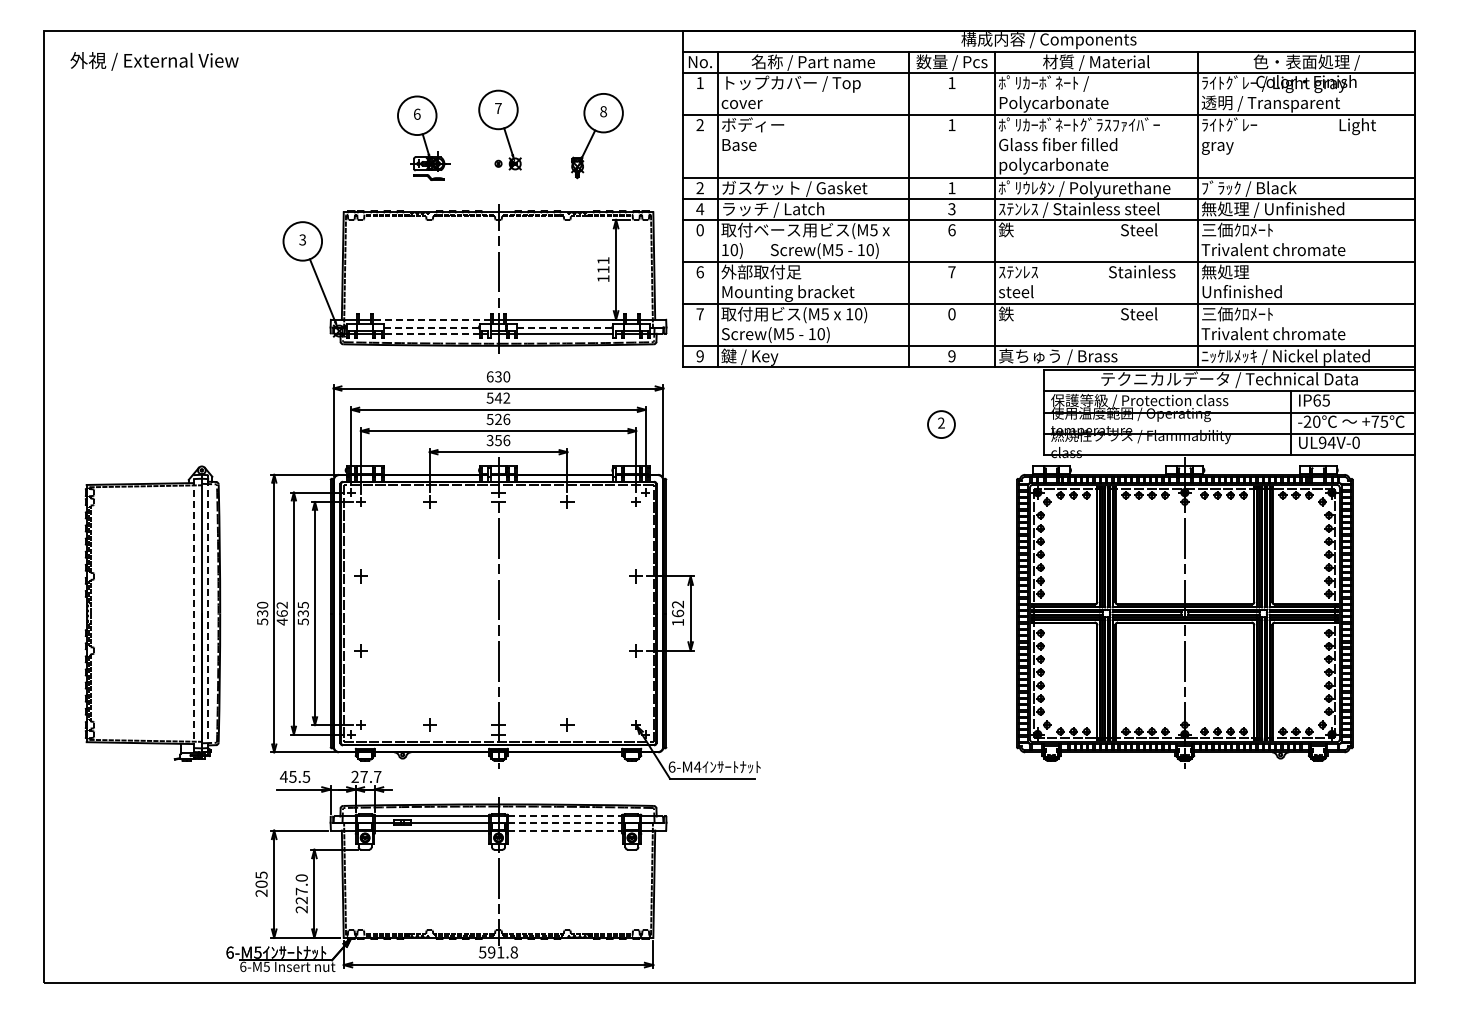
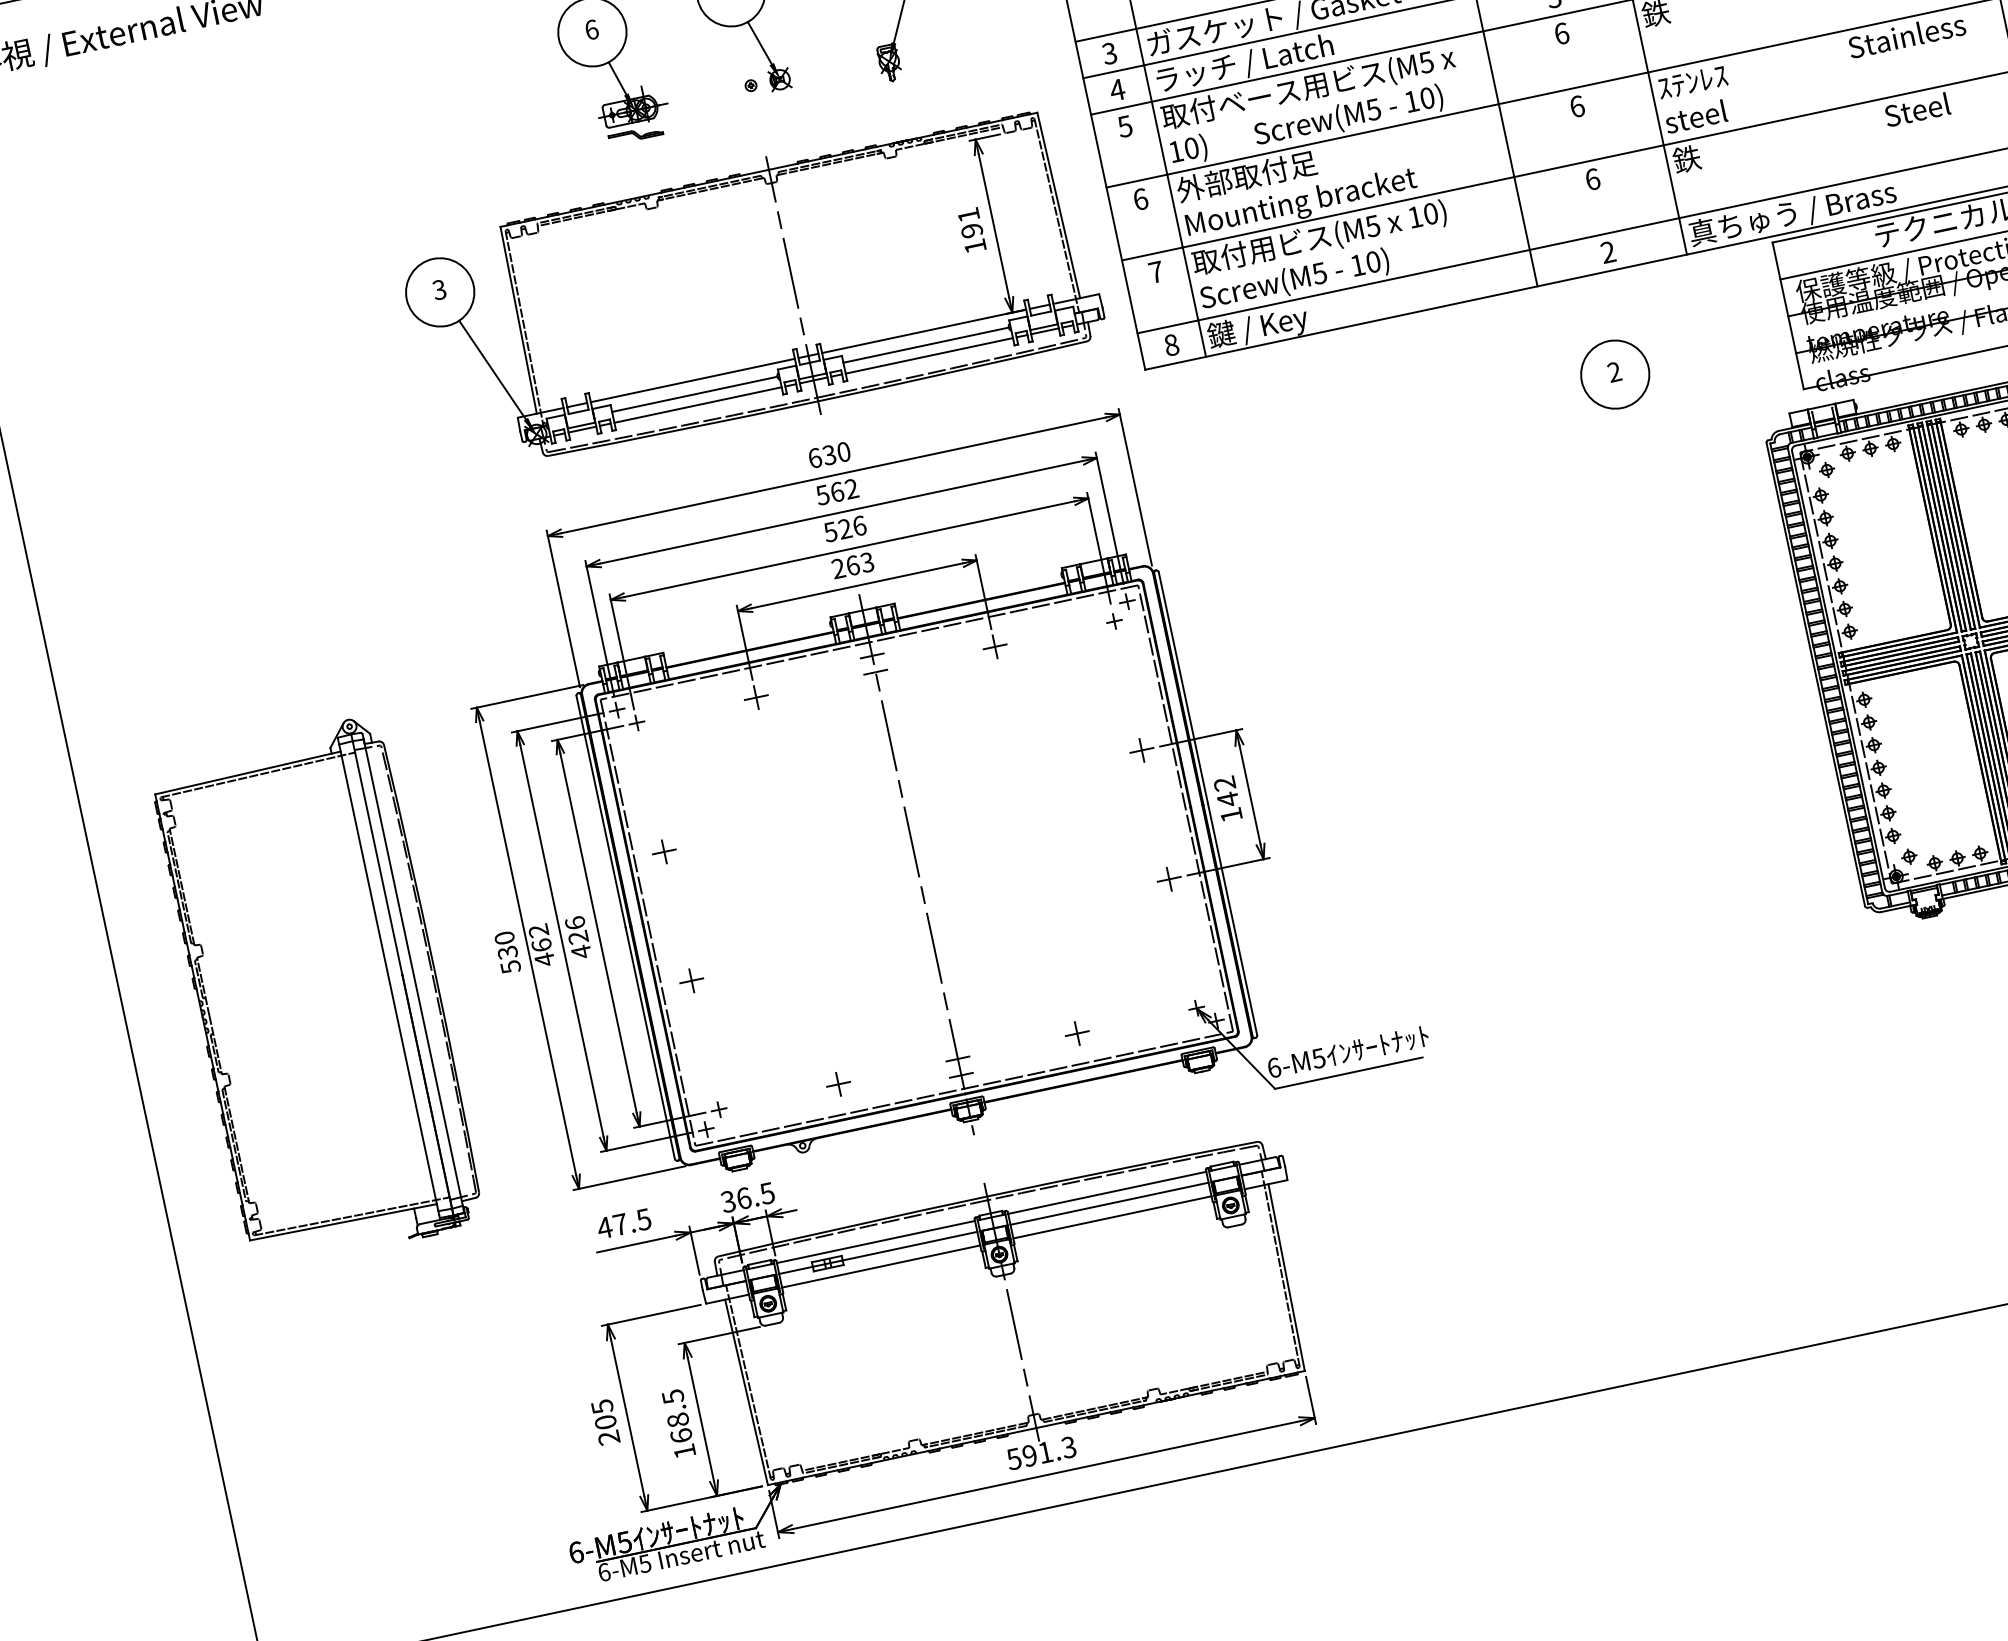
text: (699, 188) -> (1108, 54), 2 -> 3
text: (699, 230) -> (1124, 127), 0 -> 5
text: (603, 269) -> (972, 230), 111 -> 191
text: (951, 272) -> (1576, 107), 7 -> 6
text: (951, 314) -> (1592, 180), 0 -> 6
line: (431, 319) -> (692, 380), dashed -> solid
line: (431, 327) -> (695, 394), dashed -> solid
line: (564, 327) -> (925, 345), dashed -> solid
line: (431, 333) -> (697, 404), dashed -> solid
text: (699, 356) -> (1170, 345), 9 -> 8
text: (951, 356) -> (1607, 252), 9 -> 2
text: (498, 397) -> (837, 490), 542 -> 562
circle: (941, 424) -> (1615, 374), size x1.43
text: (498, 440) -> (852, 565), 356 -> 263
line: (194, 612) -> (389, 975), dashed -> solid
text: (302, 613) -> (576, 937), 535 -> 426
text: (678, 613) -> (1228, 799), 162 -> 142
line: (208, 614) -> (414, 974), dashed -> solid
text: (697, 766) -> (1318, 1057), 6-M4 -> 6-M5
text: (292, 776) -> (619, 1224), 45.5 -> 47.5
text: (366, 776) -> (747, 1196), 27.7 -> 36.5
line: (565, 816) -> (1107, 1192), dashed -> solid
line: (565, 822) -> (1109, 1203), dashed -> solid
line: (565, 830) -> (1112, 1217), dashed -> solid
text: (301, 893) -> (678, 1423), 227.0 -> 168.5
text: (513, 952) -> (1067, 1447), 591.8 -> 591.3

